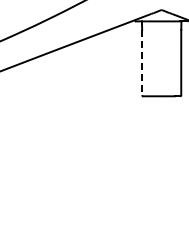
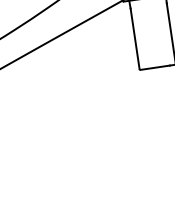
line: (142, 62) -> (135, 38), dashed -> solid

